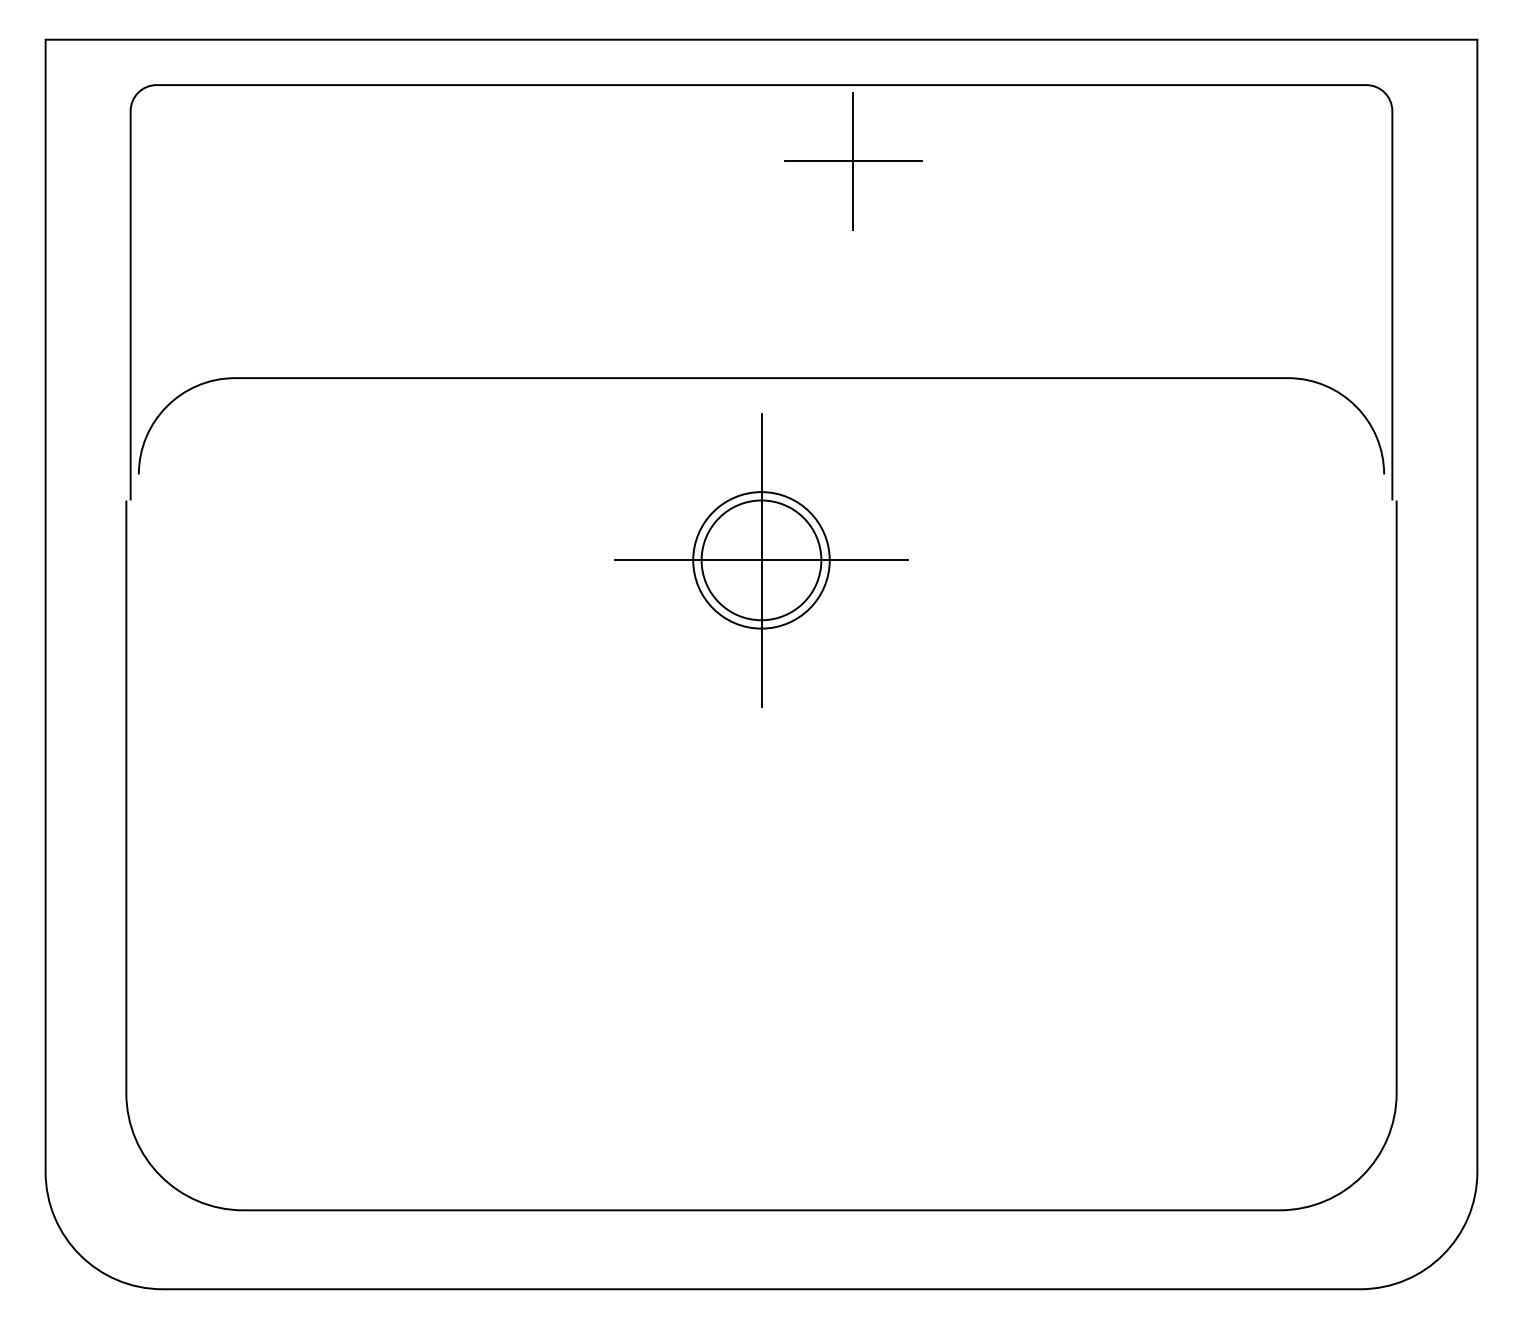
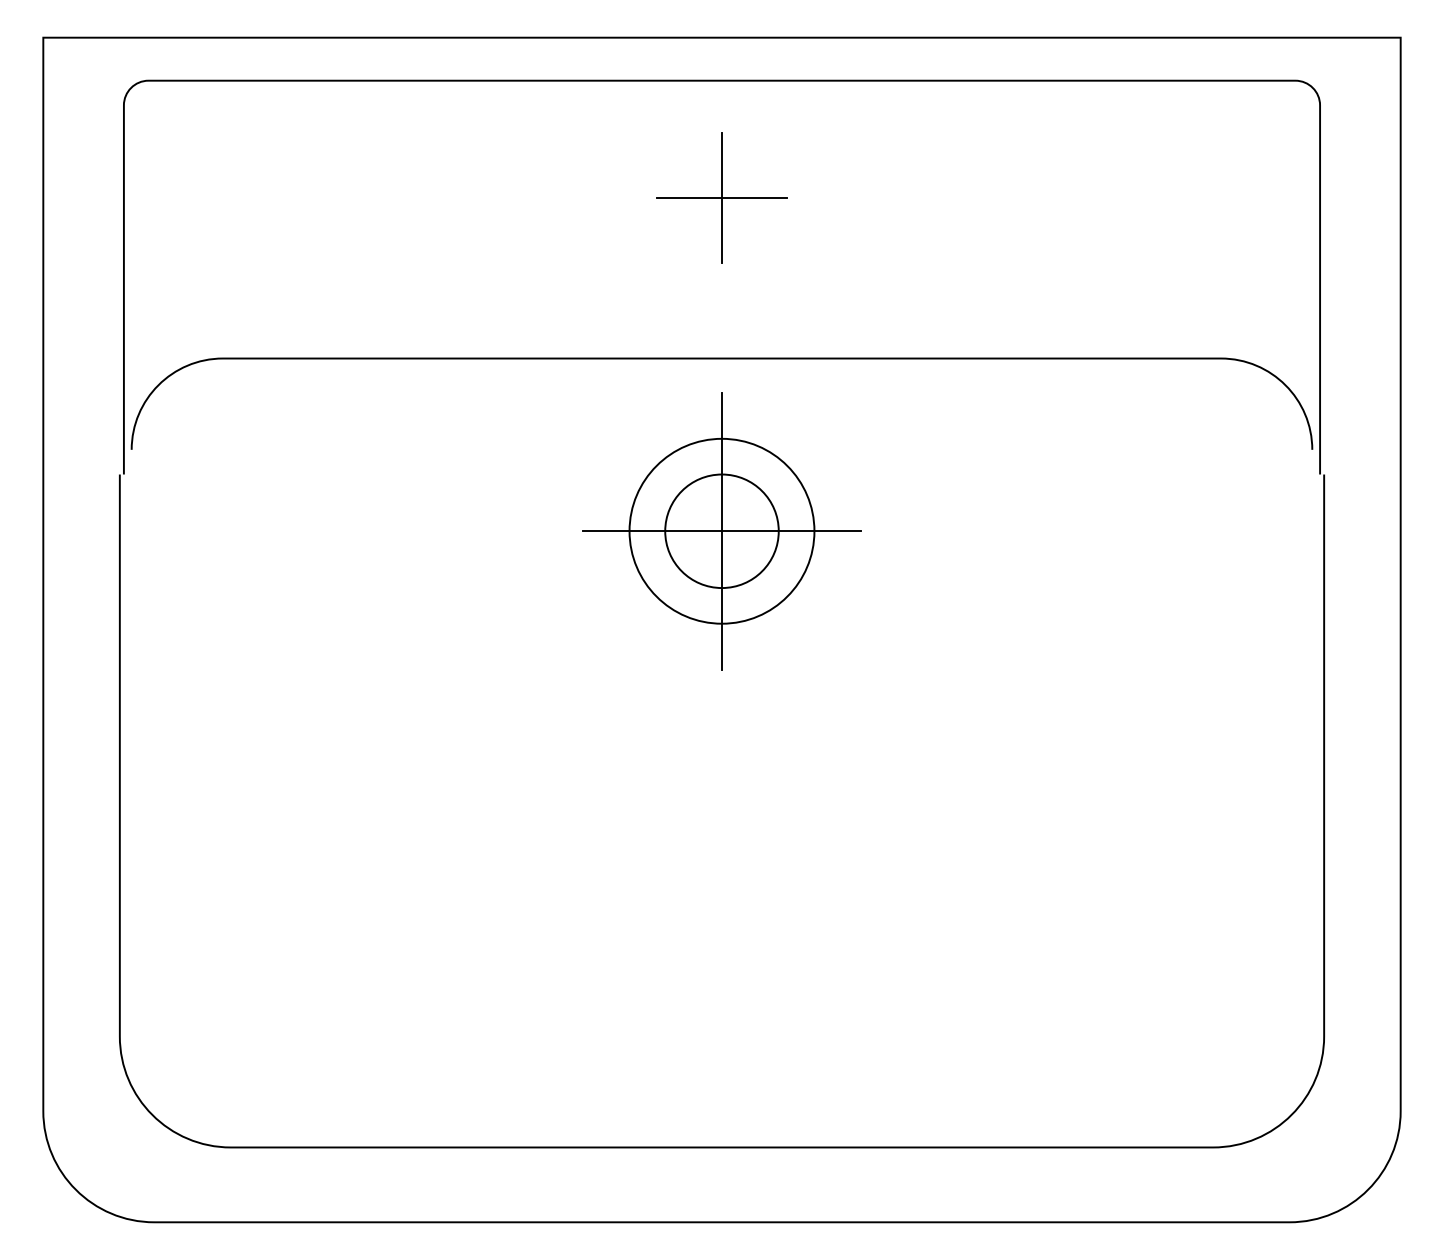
part: (852, 160) -> (721, 197), moved
circle: (760, 559) -> (721, 530), size x1.43

